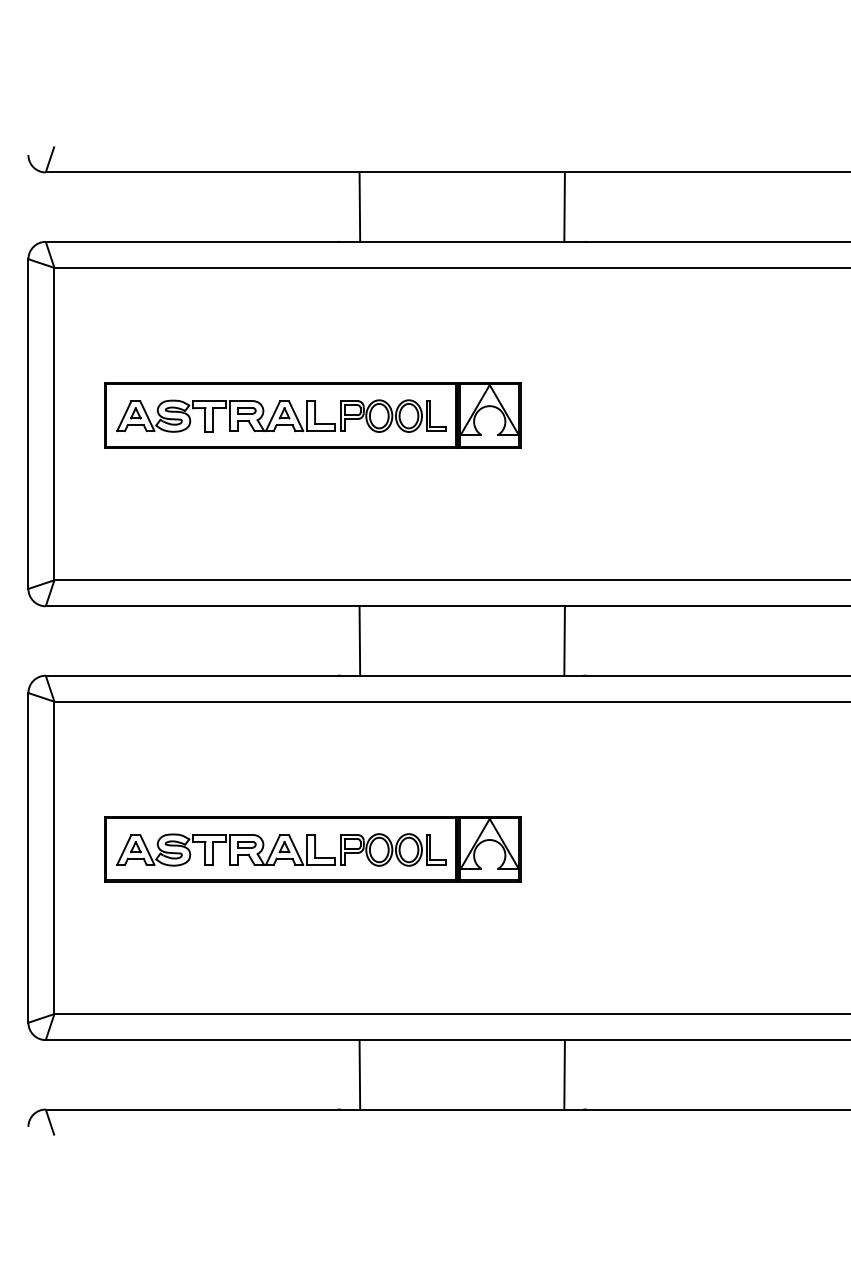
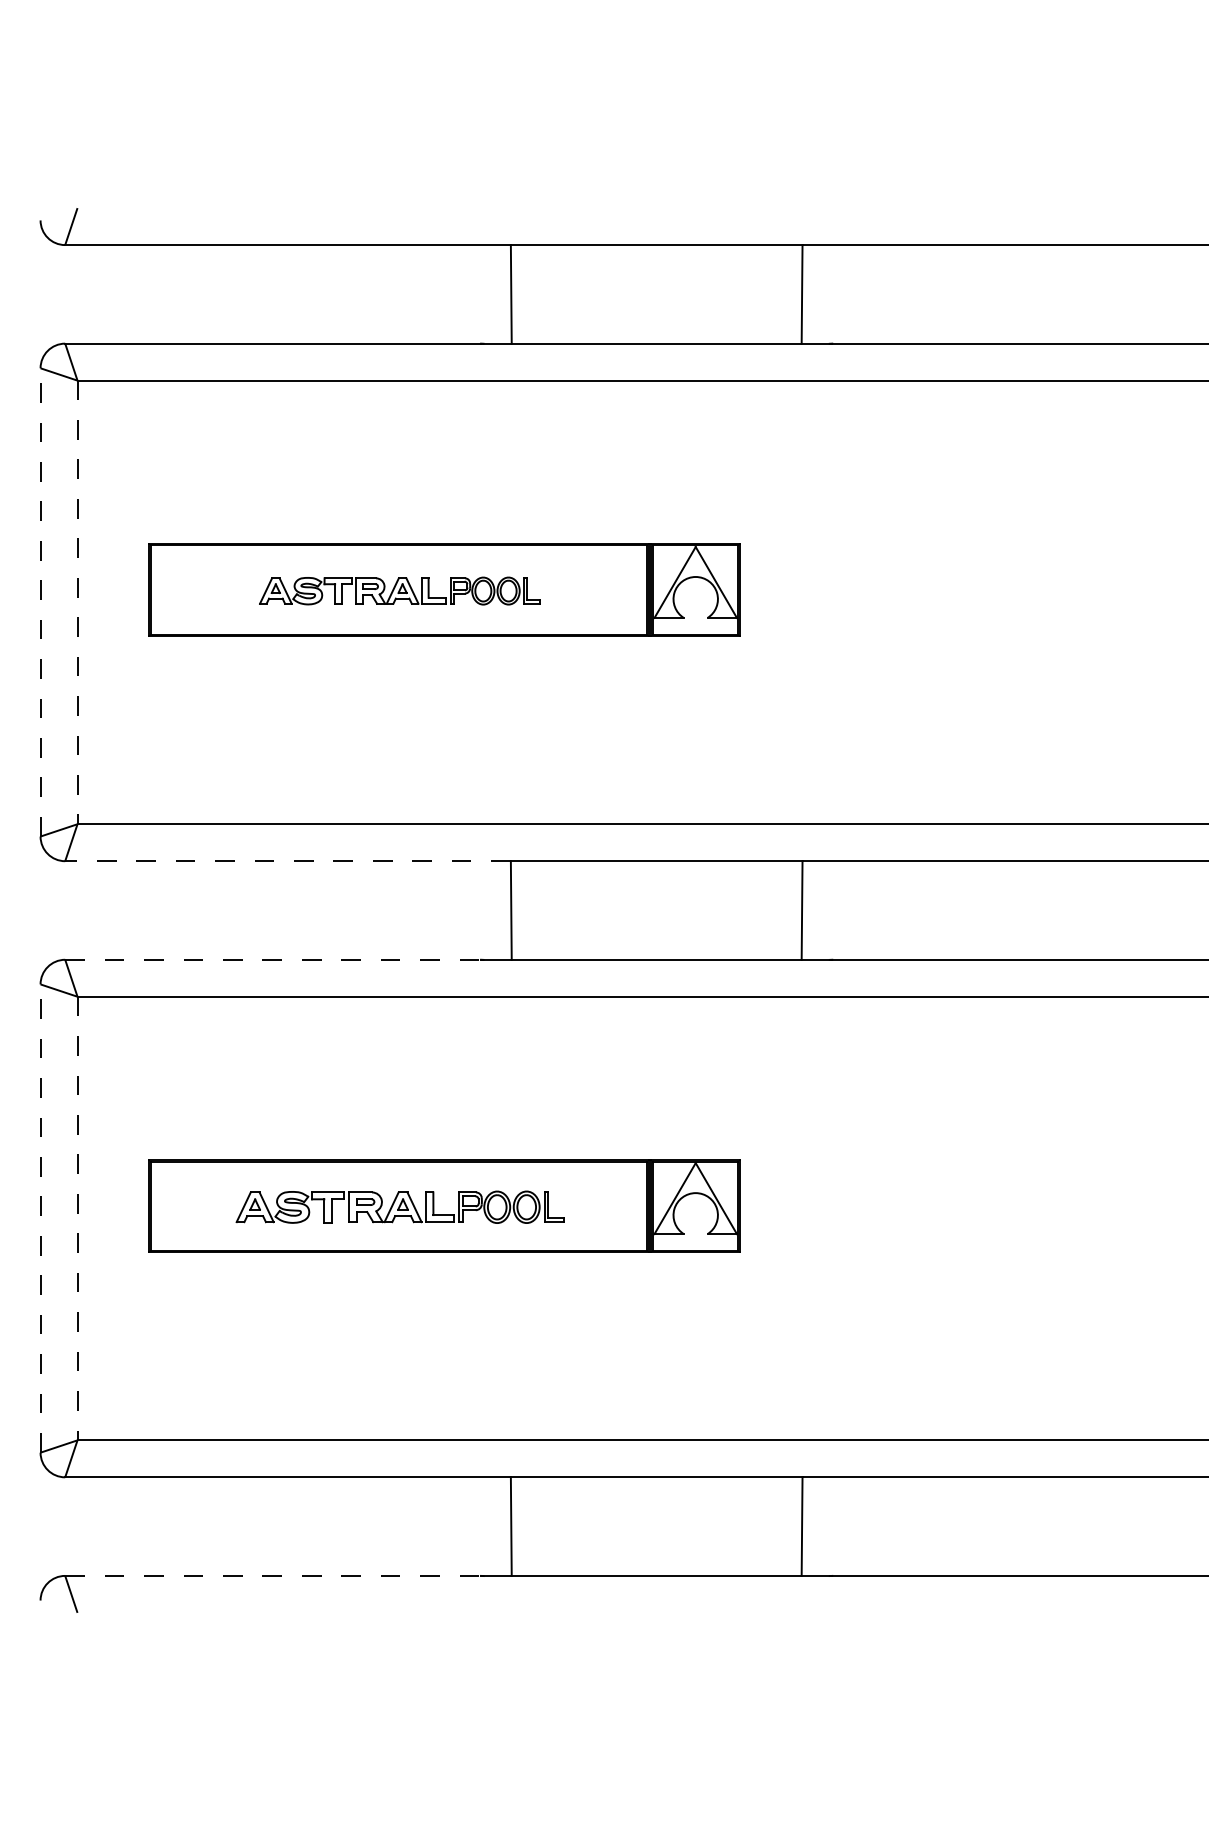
part: (281, 415) -> (399, 590), size x0.6
line: (28, 424) -> (40, 603), solid -> dashed
line: (54, 424) -> (77, 603), solid -> dashed
line: (202, 606) -> (287, 861), solid -> dashed
line: (192, 675) -> (273, 959), solid -> dashed
part: (281, 849) -> (399, 1206), size x0.7
line: (28, 857) -> (40, 1217), solid -> dashed
line: (54, 858) -> (77, 1219), solid -> dashed
line: (192, 1109) -> (273, 1575), solid -> dashed

